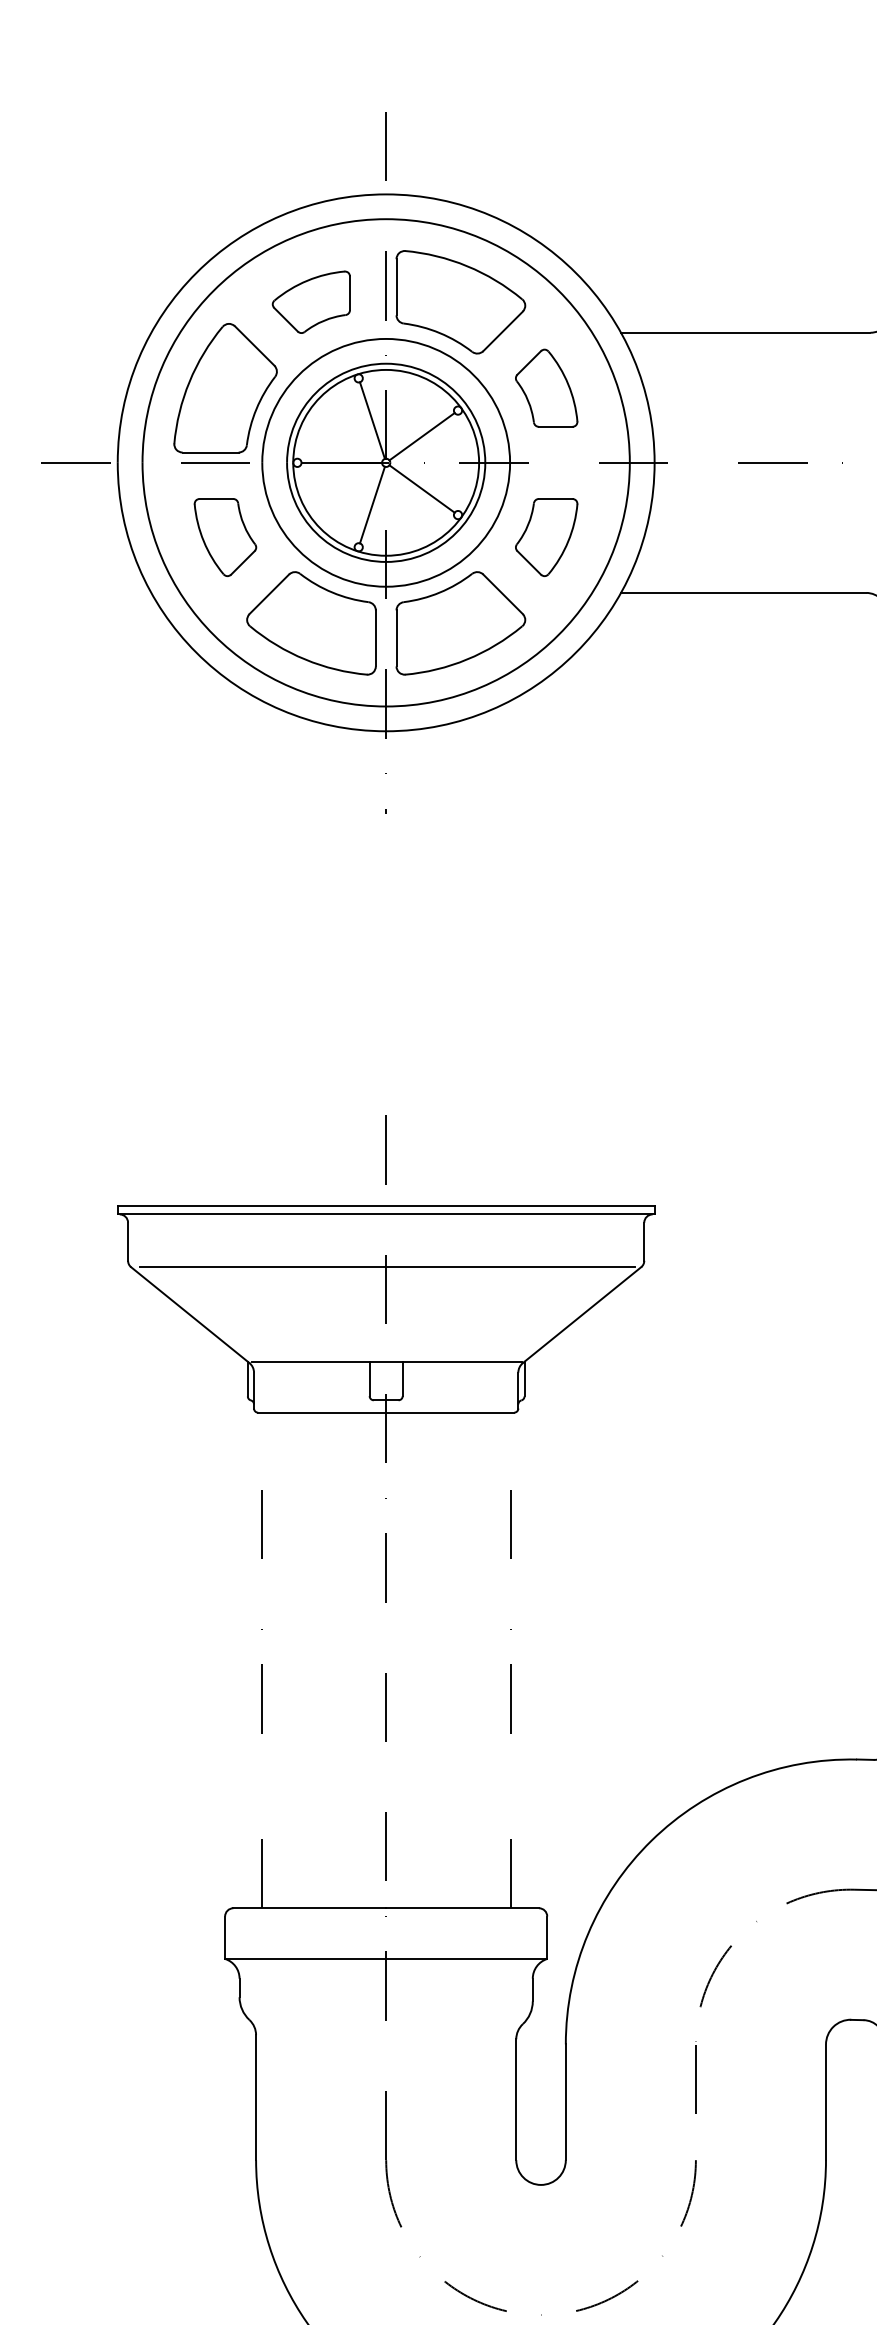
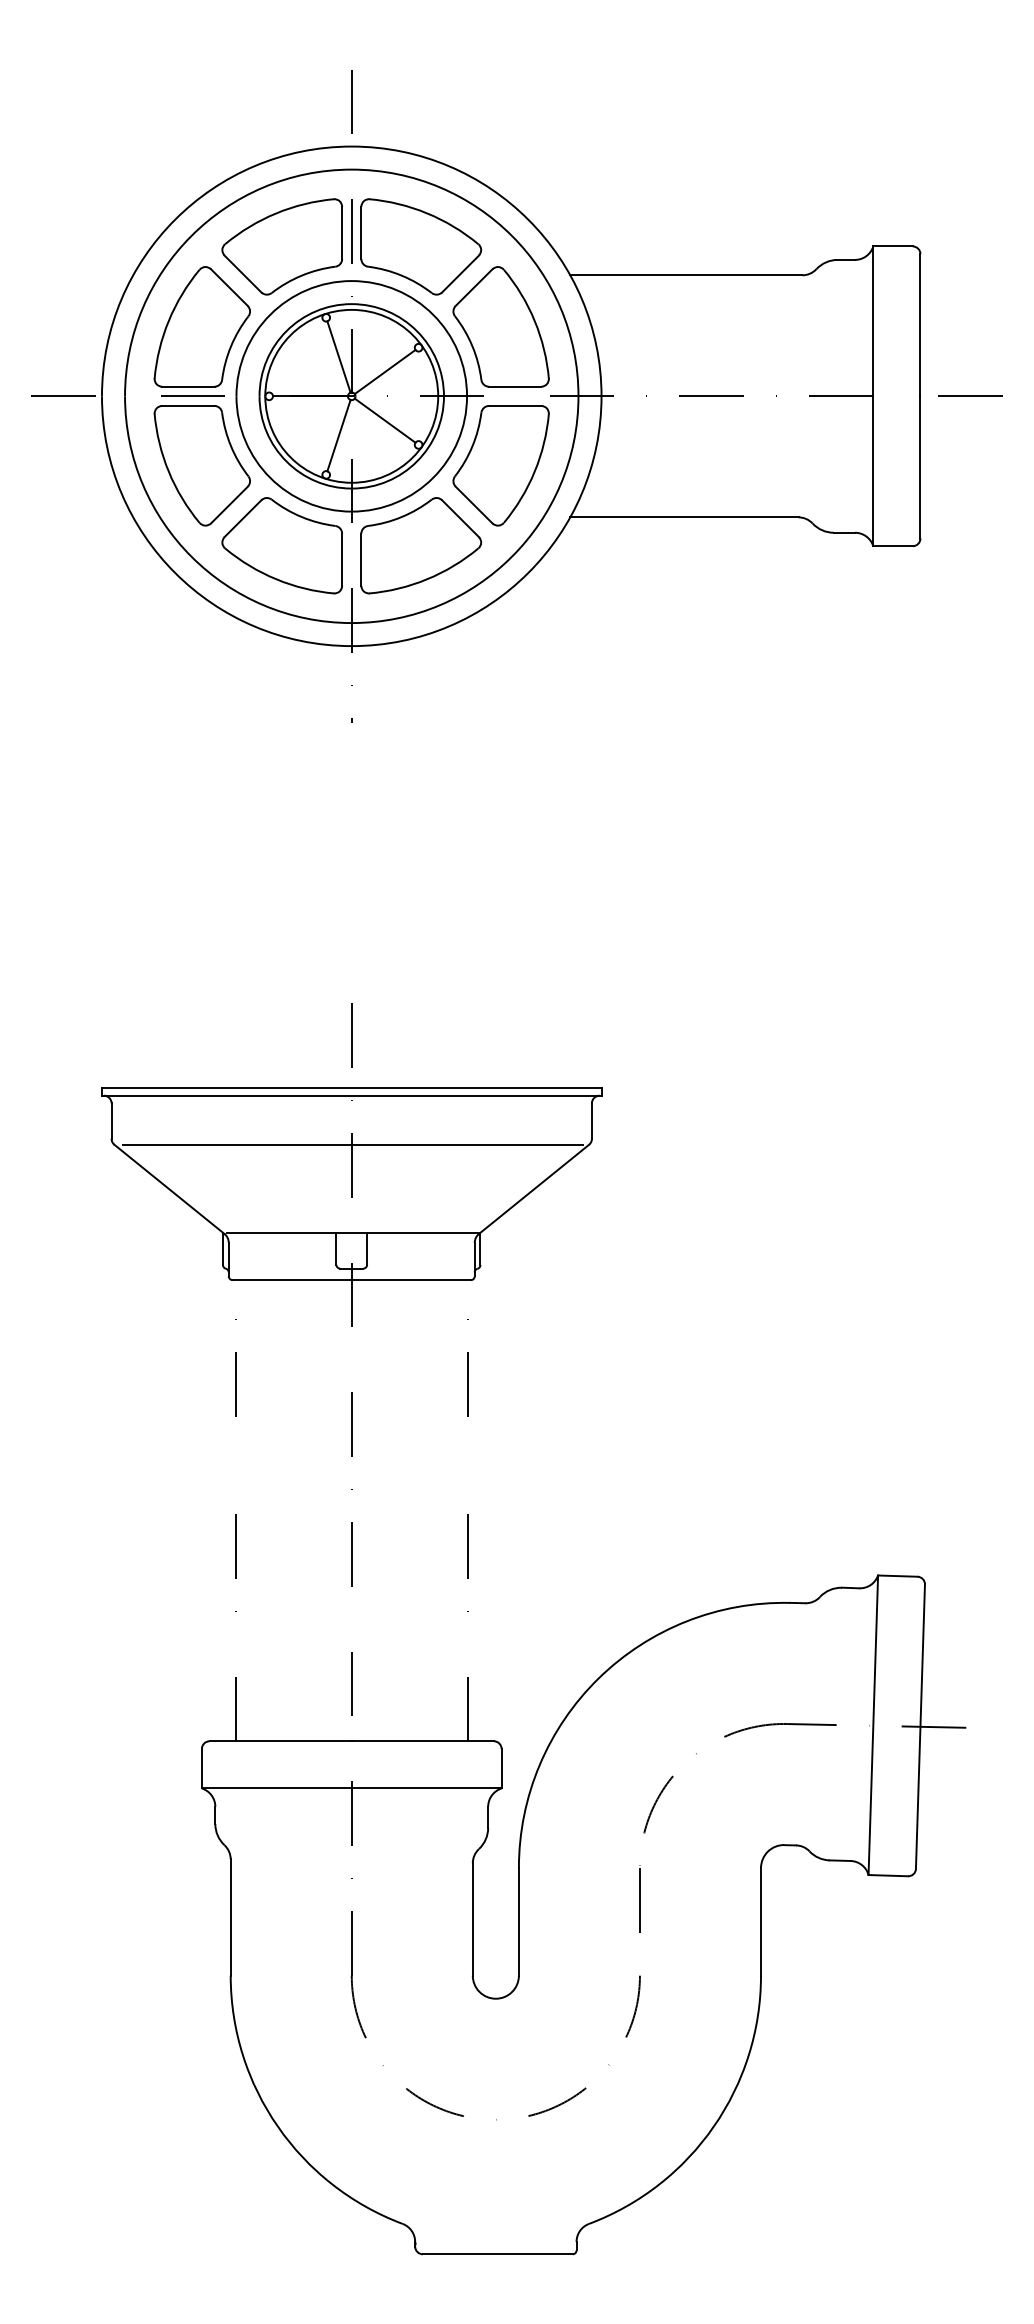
part: (310, 301) -> (281, 246), size x1.67
part: (546, 387) -> (500, 326), size x1.67
part: (224, 537) -> (201, 465), size x1.67
part: (546, 537) -> (500, 465), size x1.67

